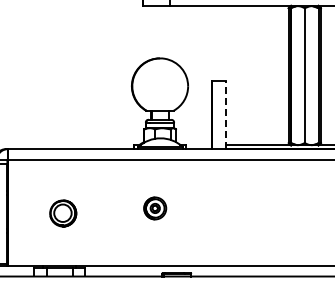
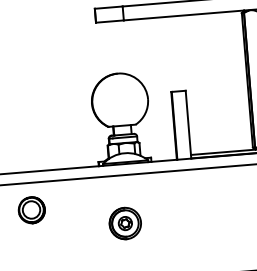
line: (226, 114) -> (188, 124), dashed -> solid
part: (154, 208) -> (124, 223), size x1.43
part: (63, 213) -> (32, 210), moved

